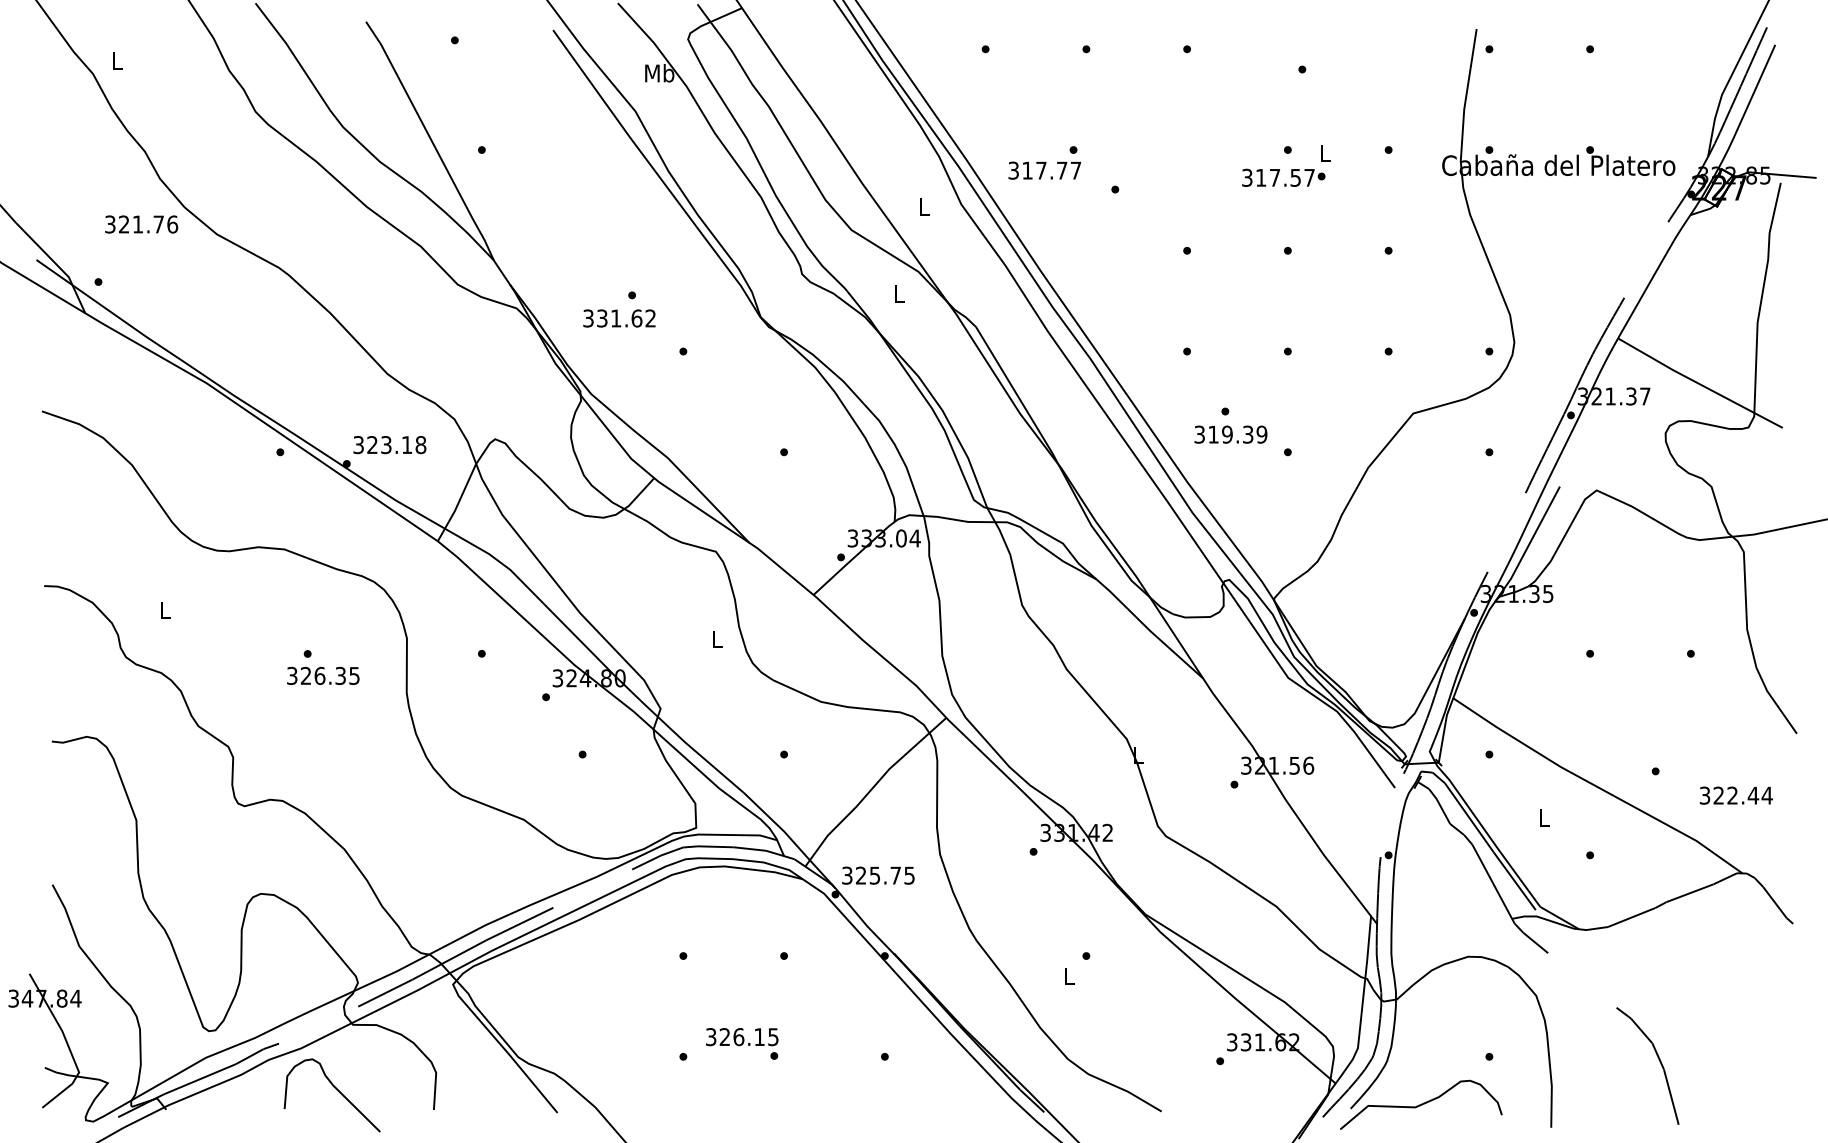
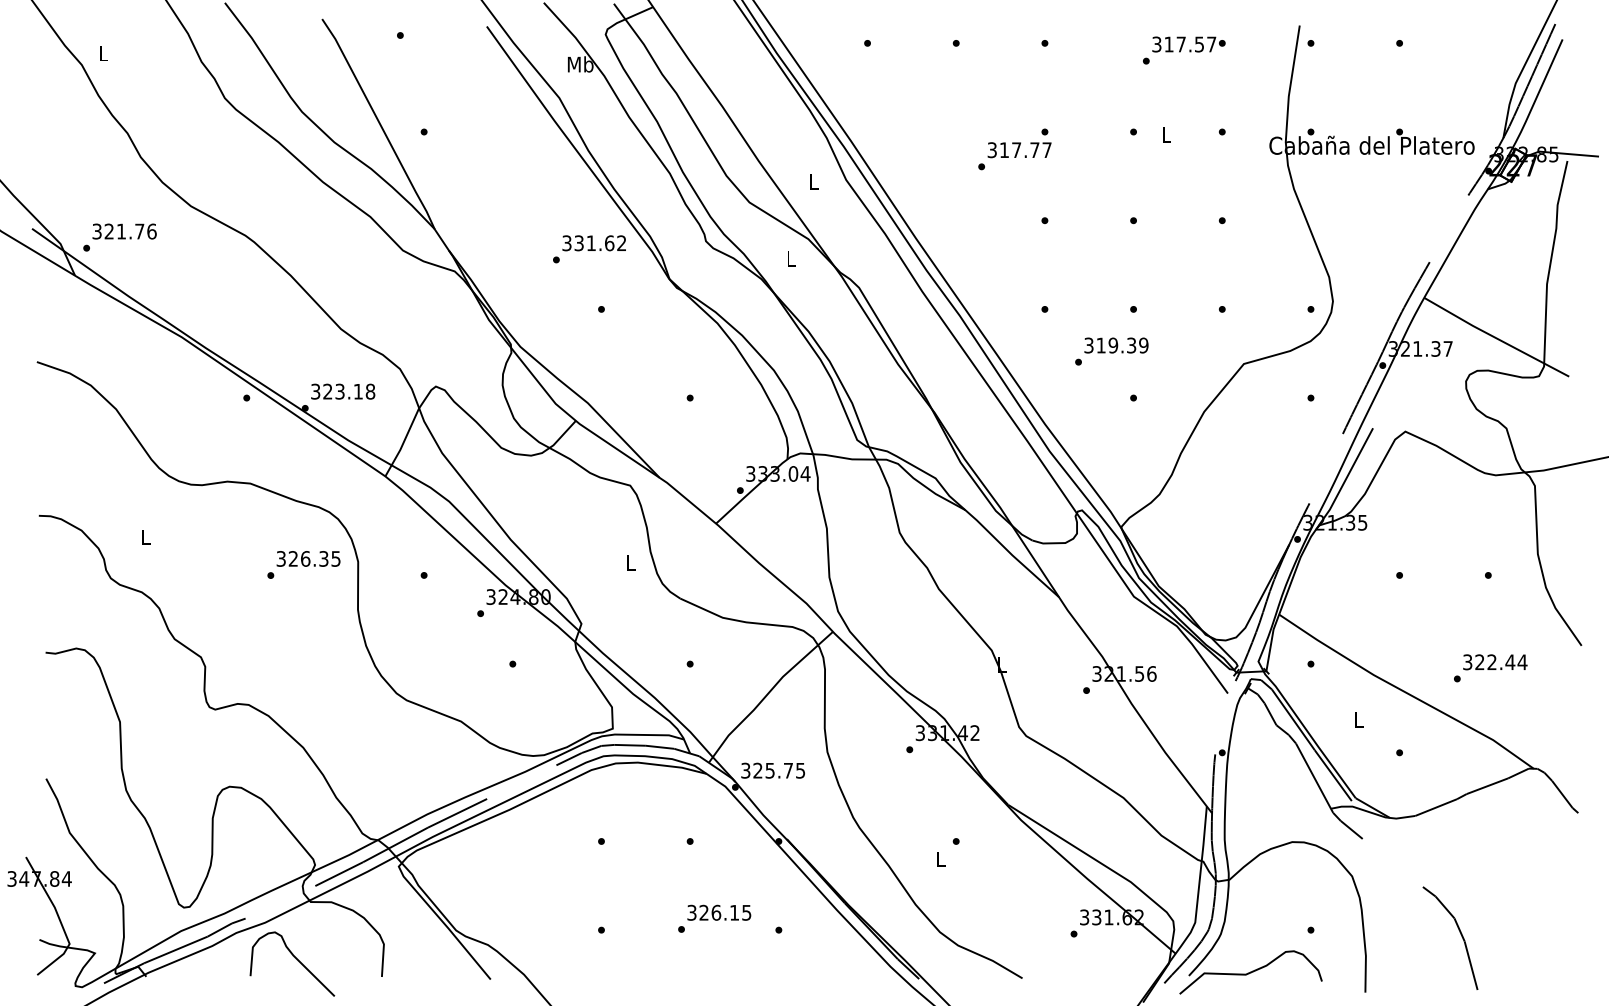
text: (1044, 163) -> (1019, 143), moved
text: (1283, 177) -> (1188, 44), moved
text: (141, 224) -> (124, 231), moved
text: (618, 318) -> (593, 243), moved
text: (1230, 434) -> (1116, 345), moved
text: (323, 675) -> (308, 558), moved
text: (1736, 795) -> (1495, 662), moved
text: (742, 1036) -> (719, 912), moved

